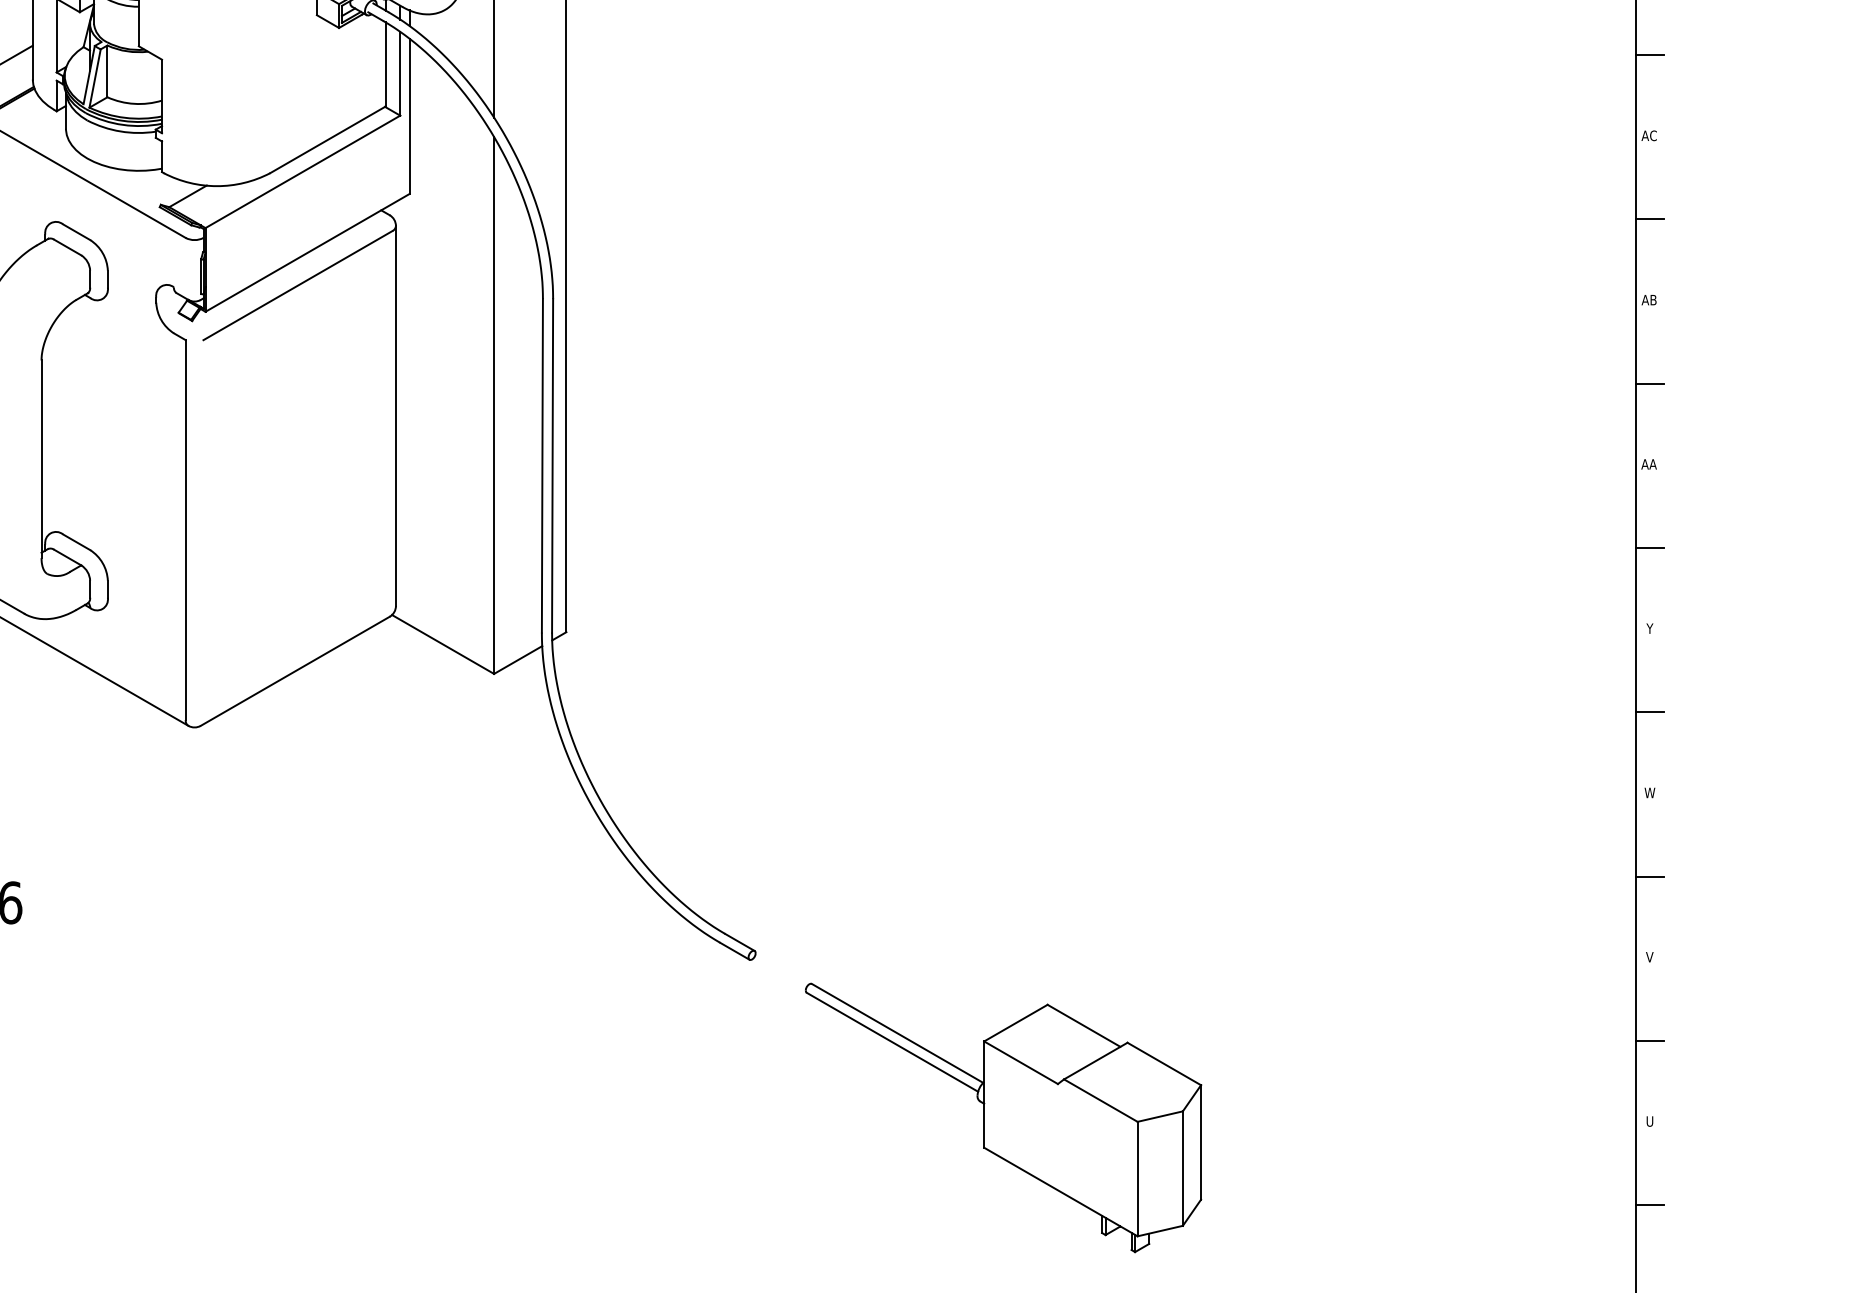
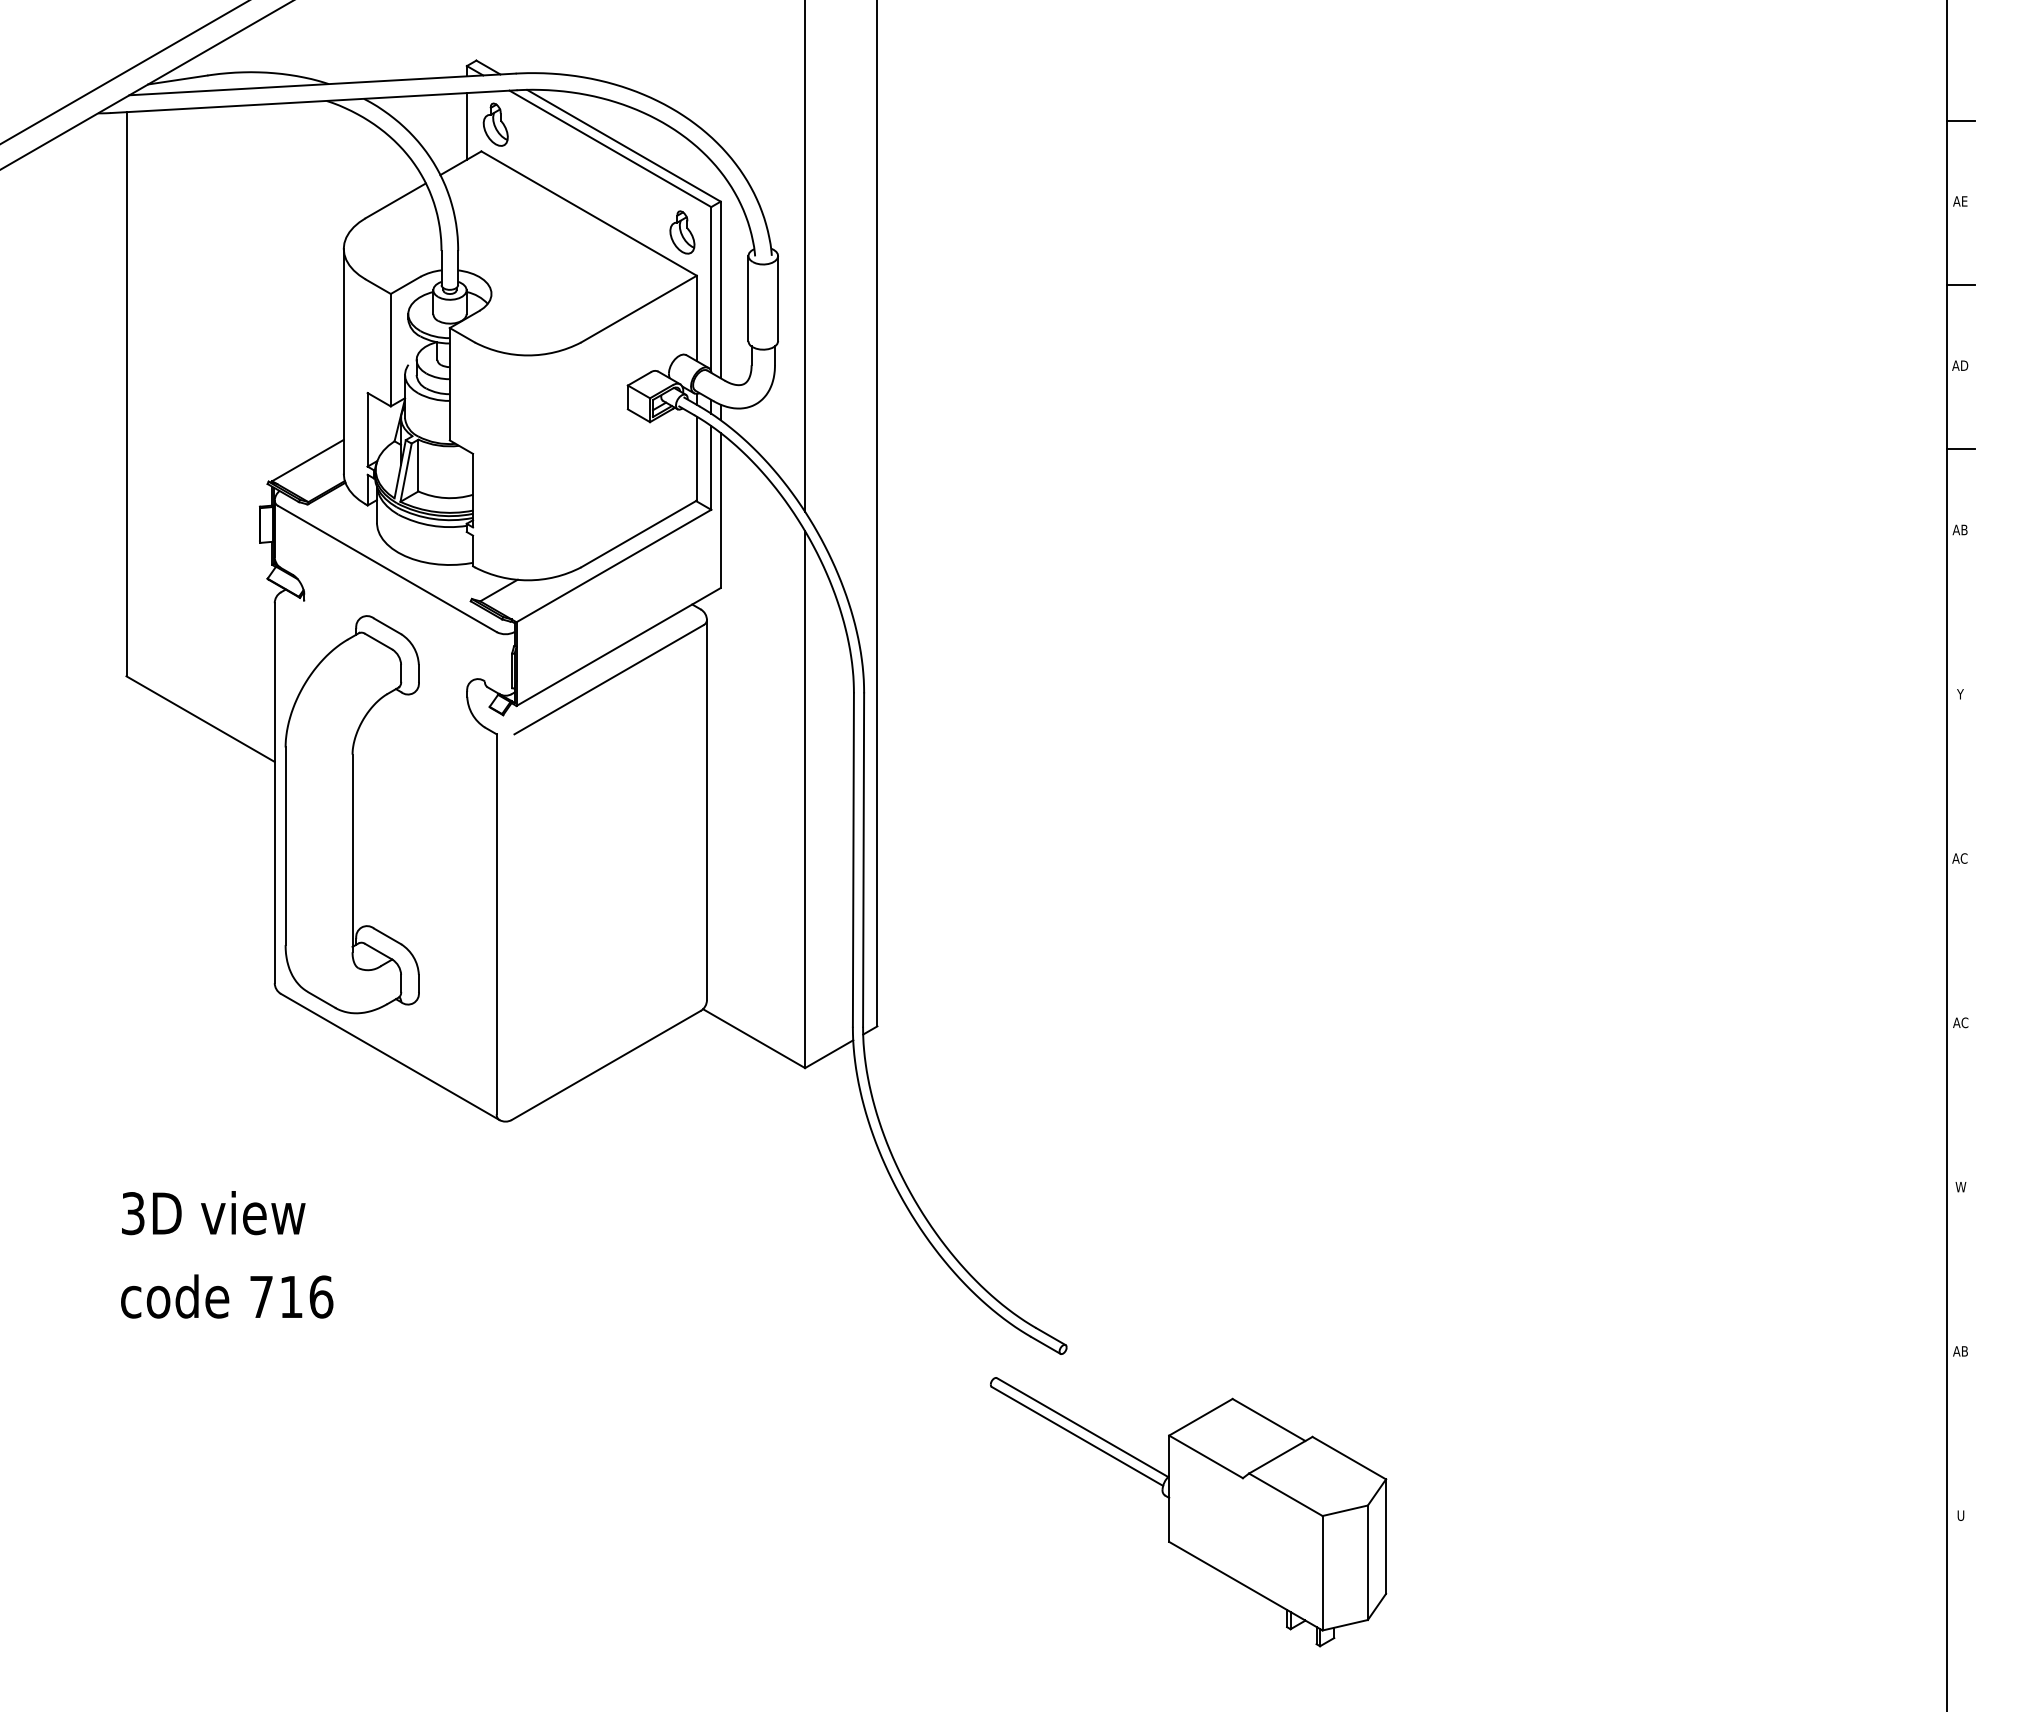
text: (1653, 135) -> (1964, 529), AC -> AB
line: (1649, 219) -> (1960, 613), removed
text: (1648, 300) -> (1959, 694), AB -> Y
line: (1649, 383) -> (1960, 777), removed
text: (1652, 464) -> (1963, 858), AA -> AC
line: (1649, 548) -> (1960, 942), removed
text: (1649, 628) -> (1960, 1022), Y -> AC
line: (1649, 712) -> (1960, 1106), removed
line: (1649, 876) -> (1960, 1270), removed
text: (1649, 957) -> (1960, 1351), V -> AB
line: (1649, 1040) -> (1960, 1434), removed
part: (1003, 1118) -> (1188, 1512), moved
line: (1649, 1205) -> (1960, 1599), removed

